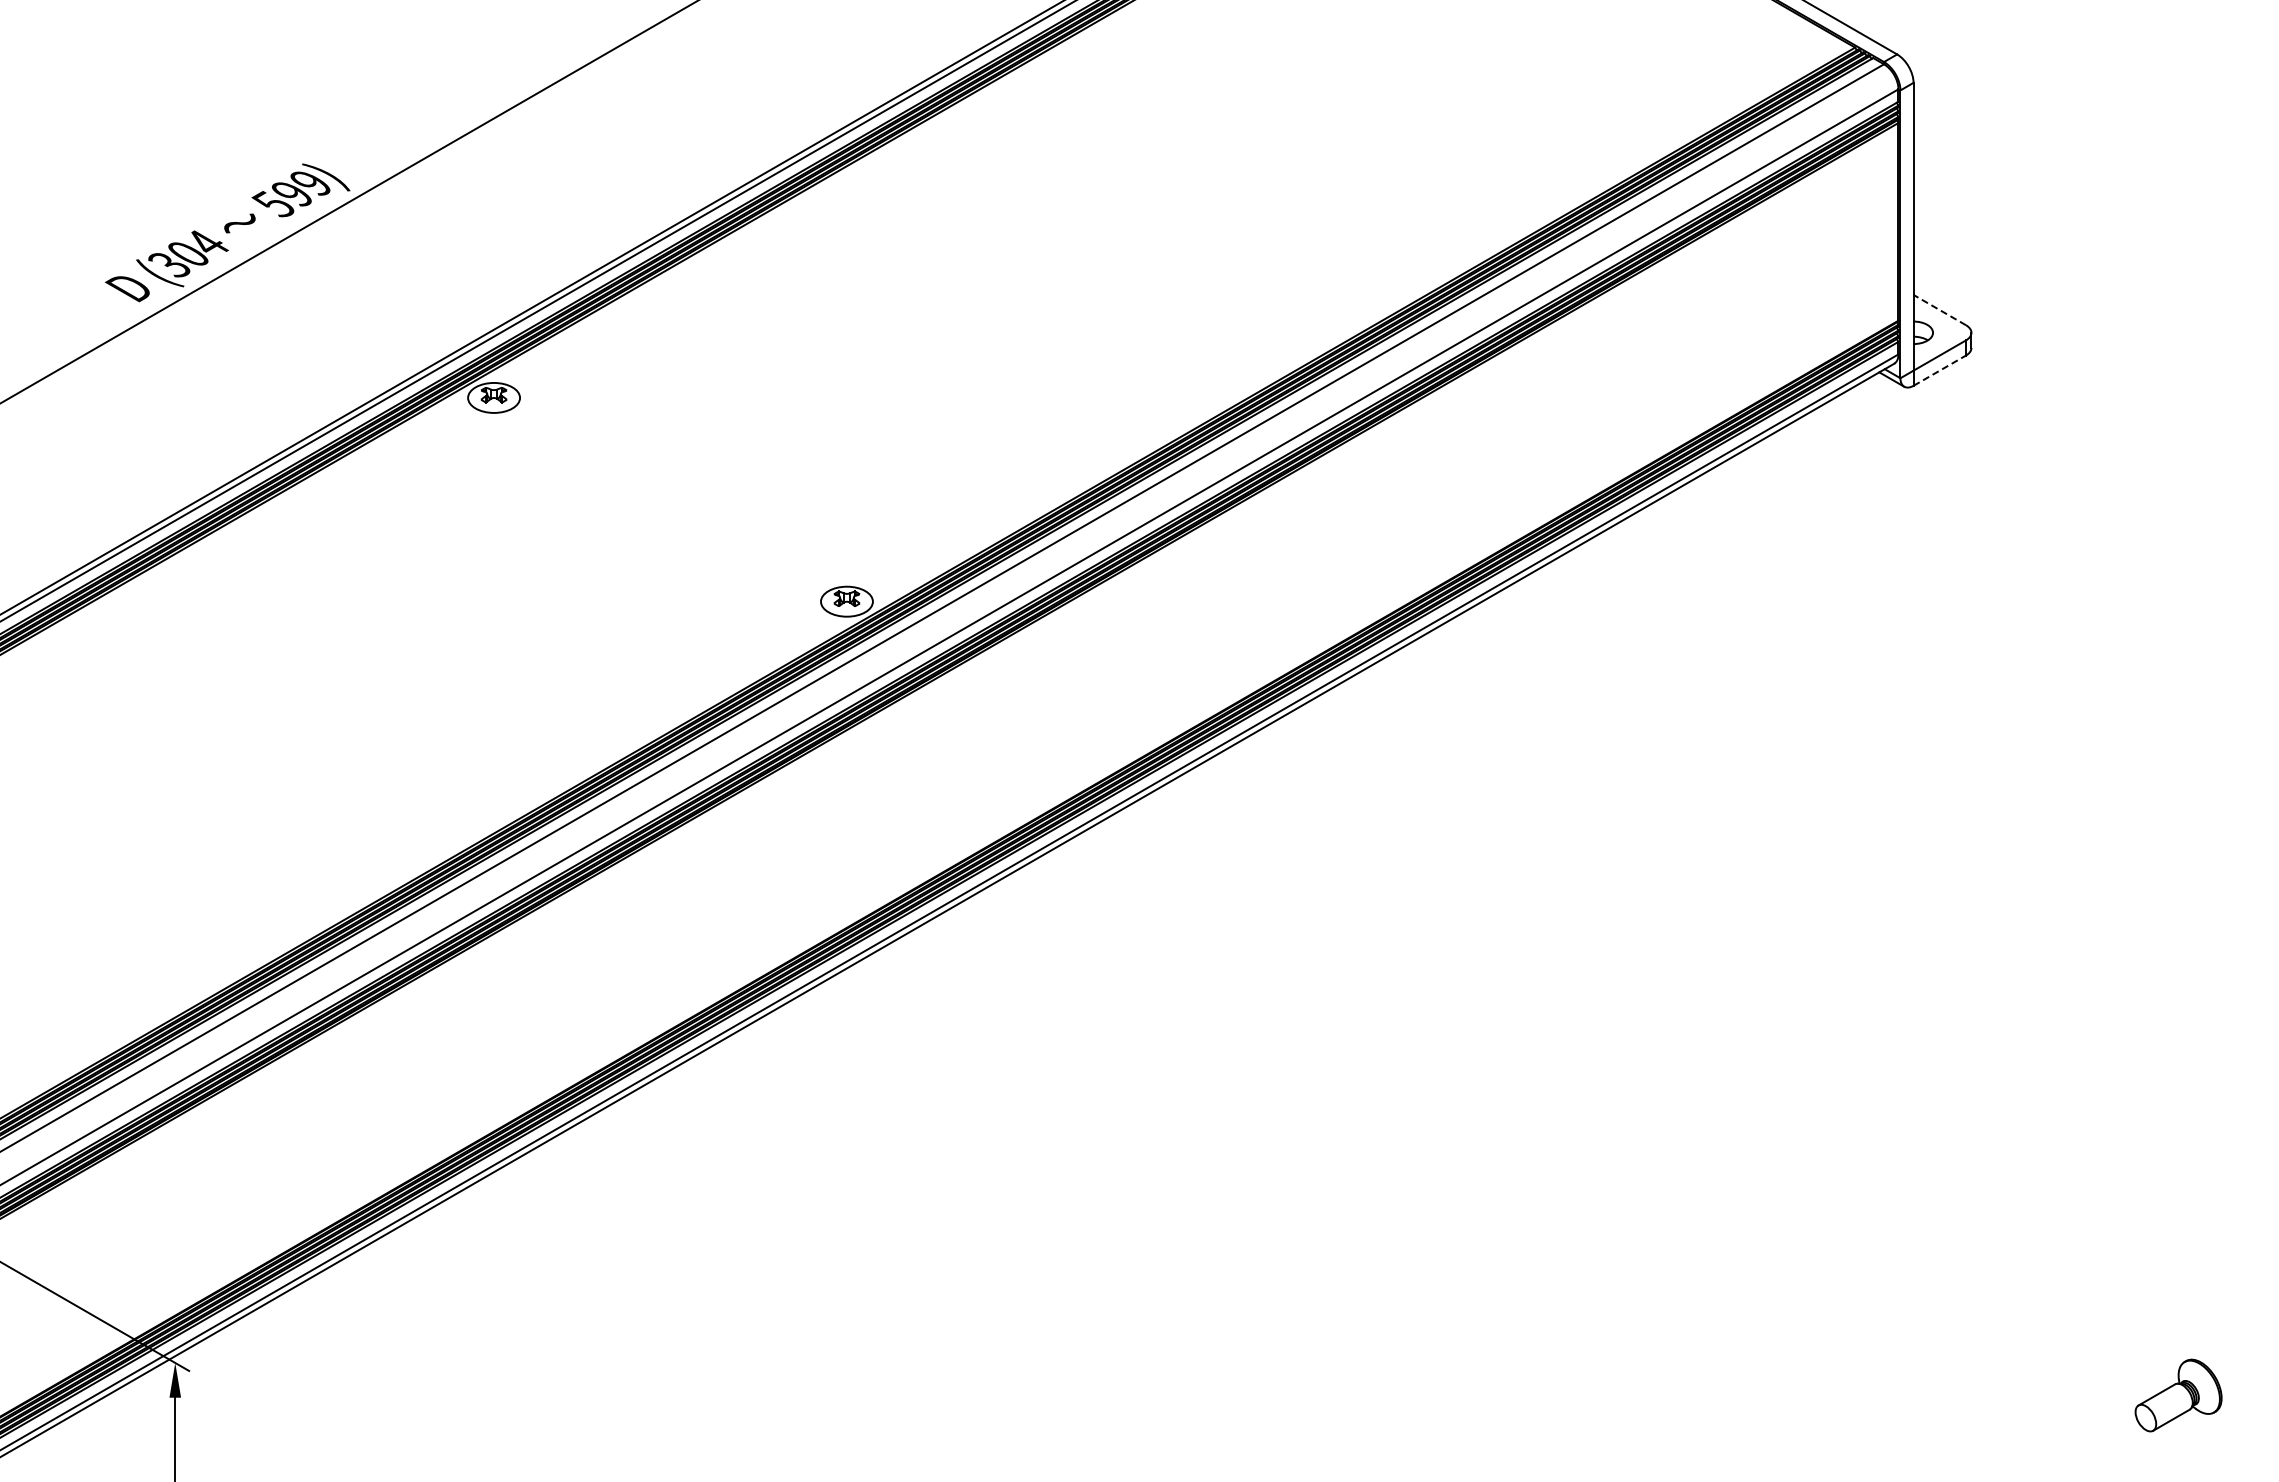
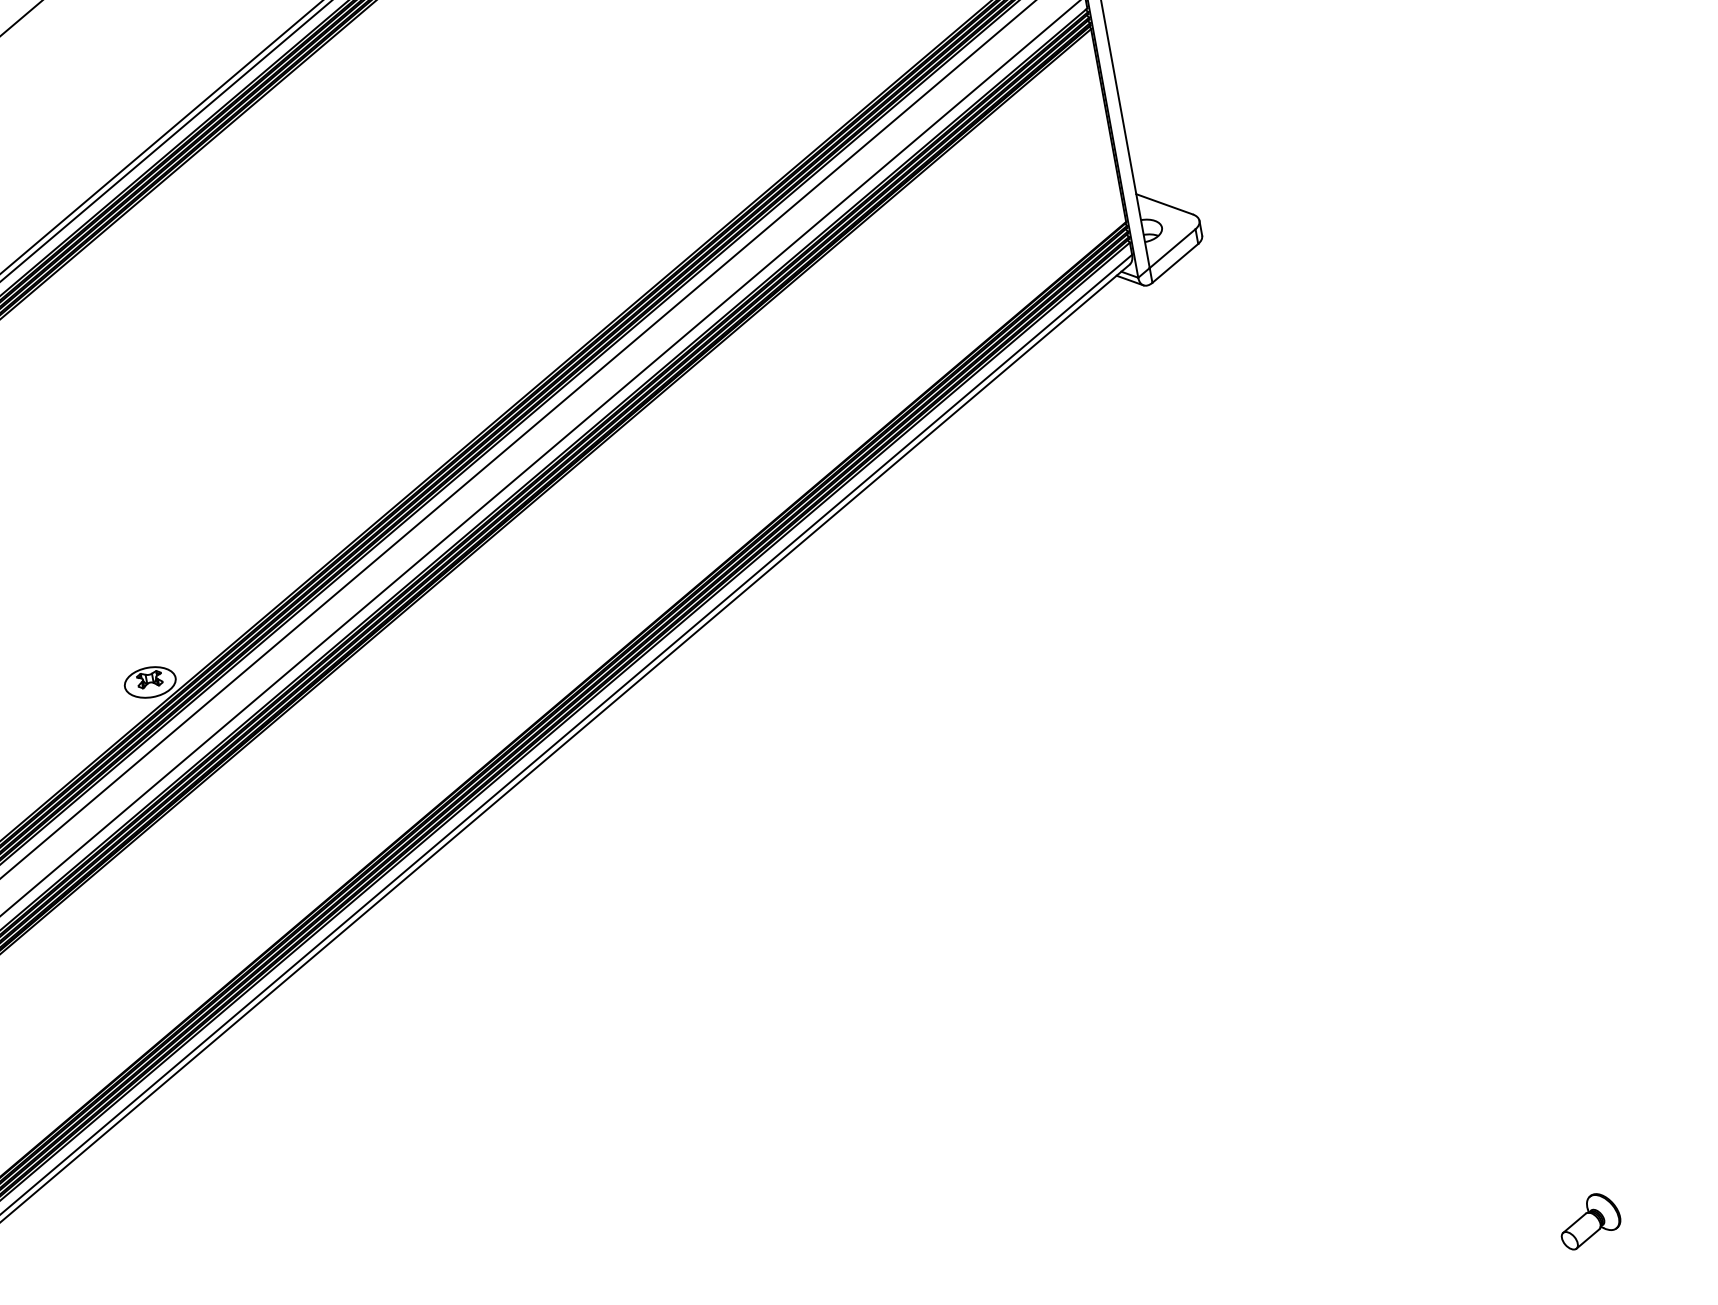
line: (1939, 309) -> (1164, 203), dashed -> solid
line: (1940, 370) -> (1175, 263), dashed -> solid
part: (2177, 1395) -> (1588, 1220), size x0.71

